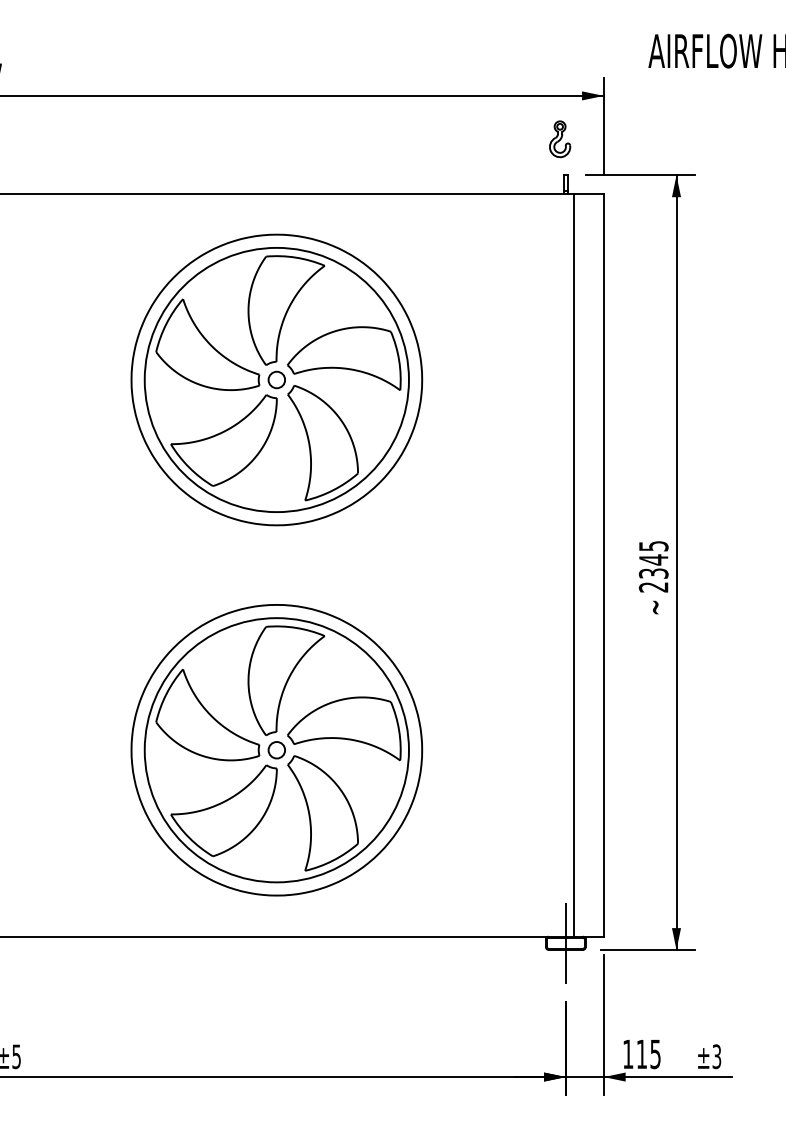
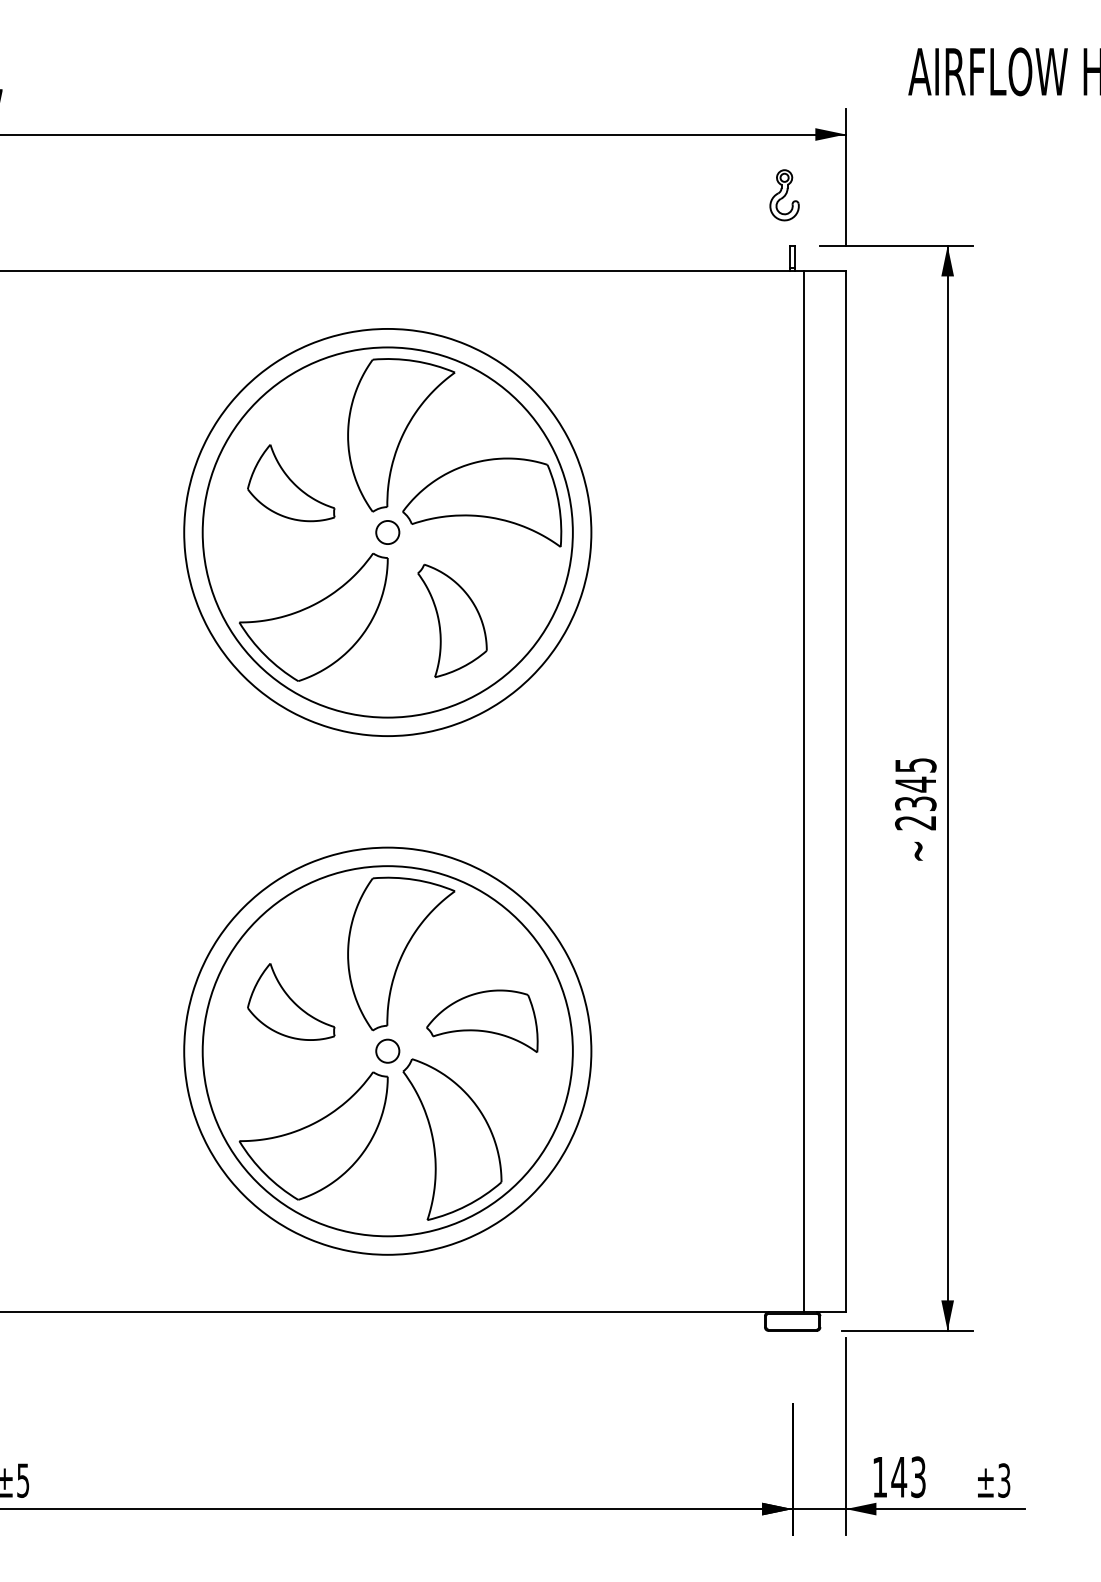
part: (208, 344) -> (291, 482), size x0.6
part: (323, 442) -> (452, 620), size x0.7
part: (208, 714) -> (291, 1001), size x0.6
part: (344, 729) -> (482, 1021), size x0.7
line: (565, 943) -> (792, 1321), removed
text: (648, 1053) -> (908, 1476), 115 -> 143

